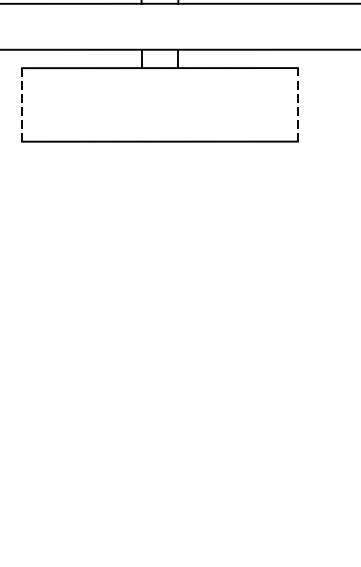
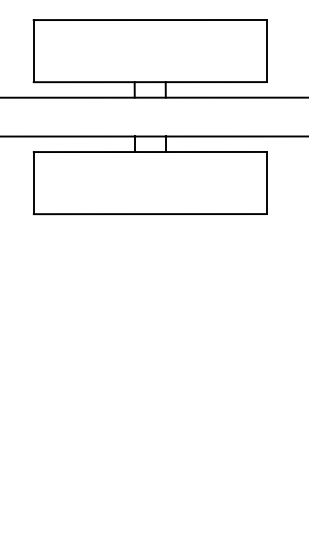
line: (21, 104) -> (33, 182), dashed -> solid
line: (297, 104) -> (266, 182), dashed -> solid

